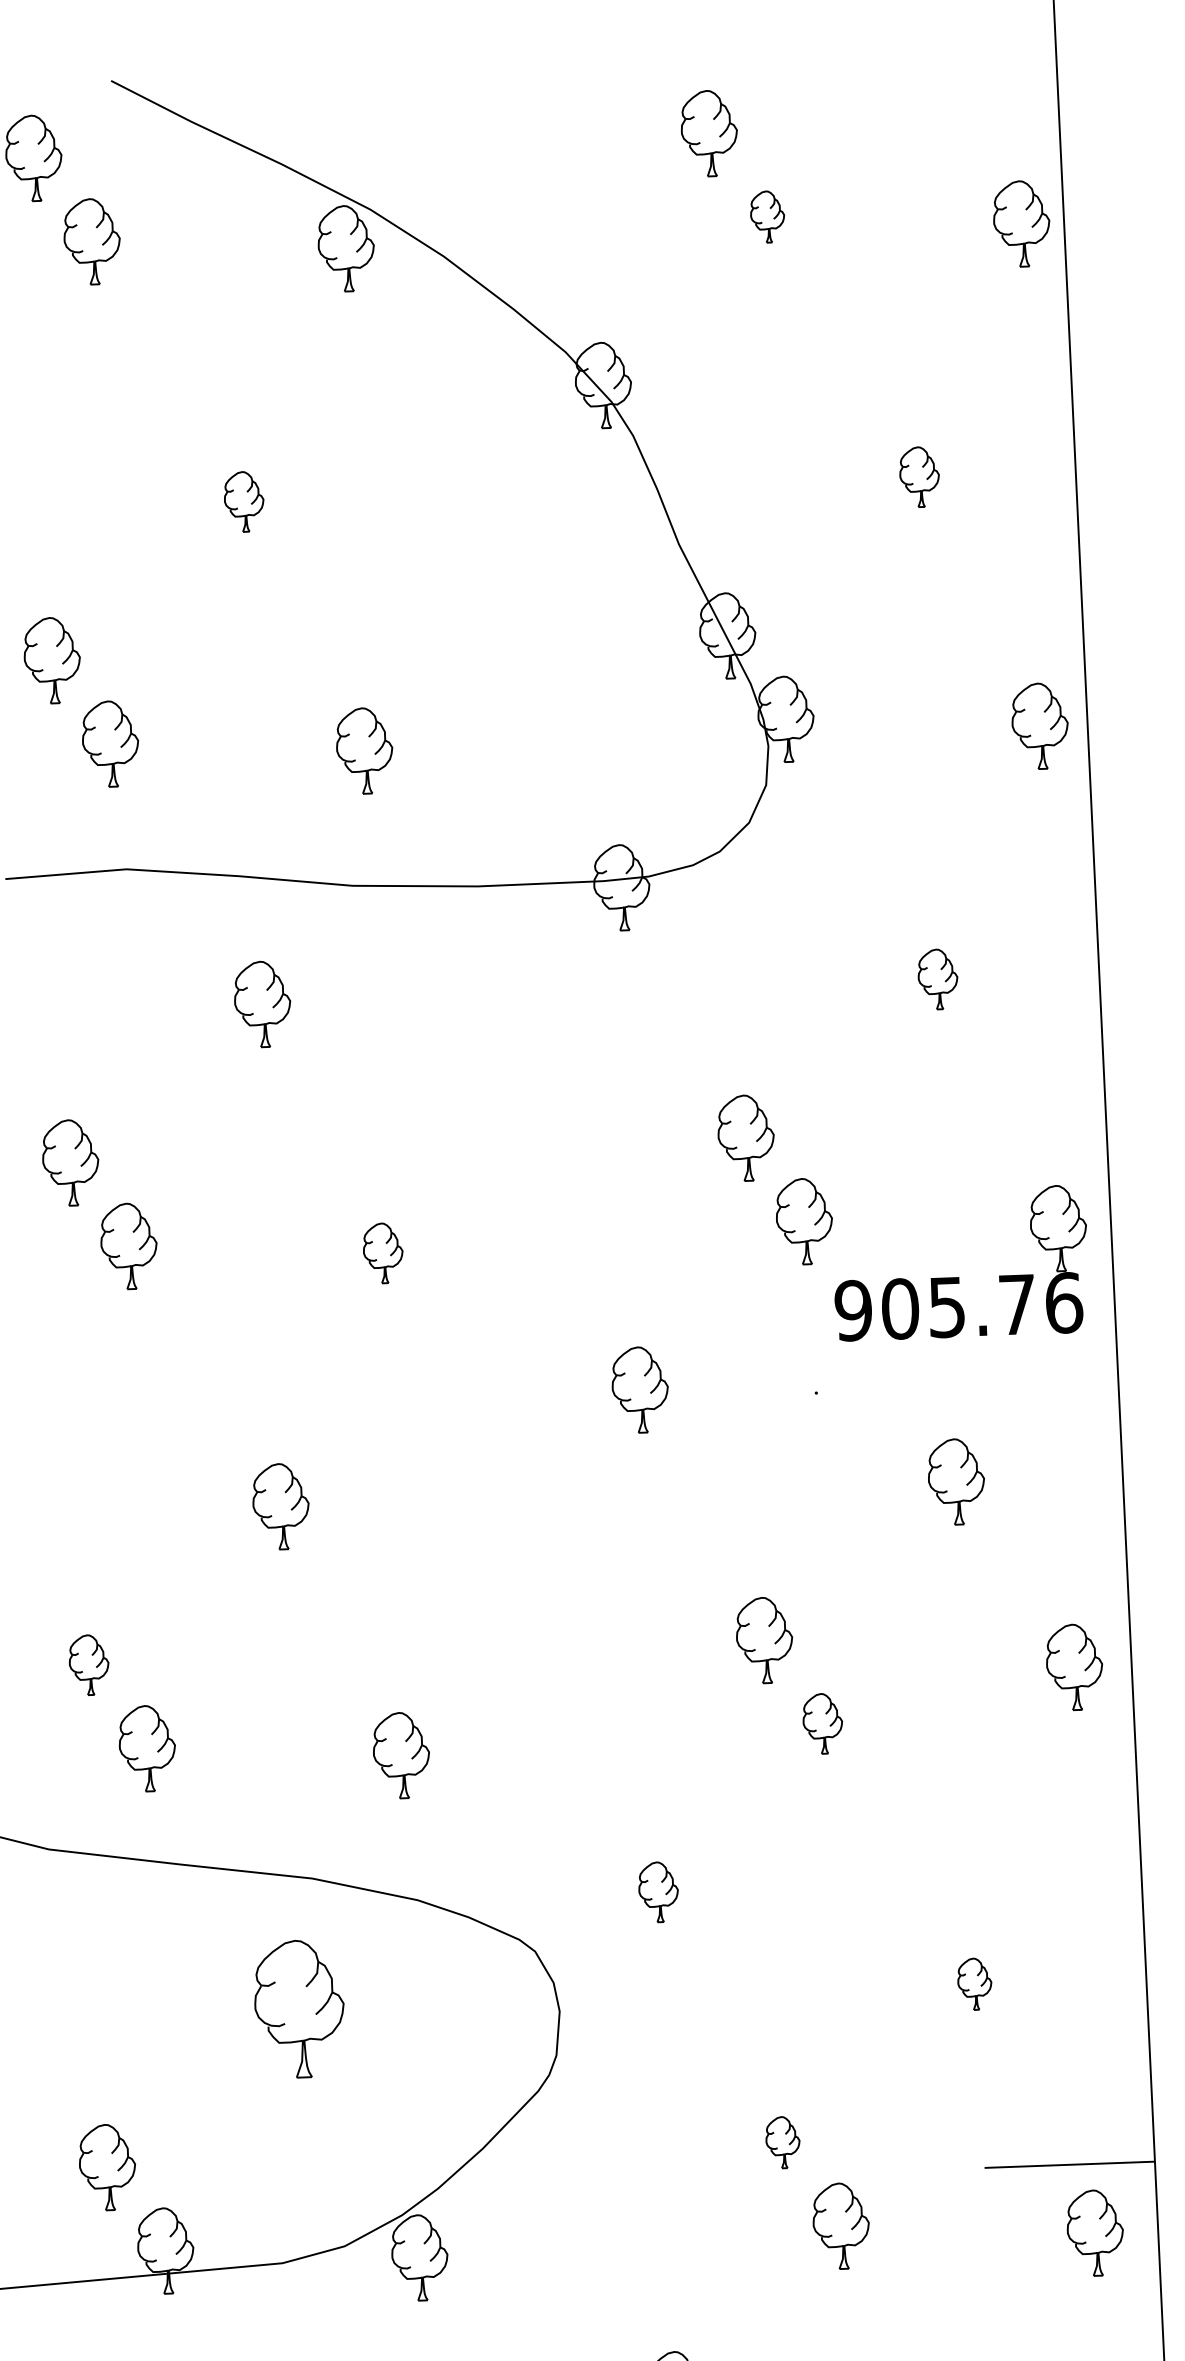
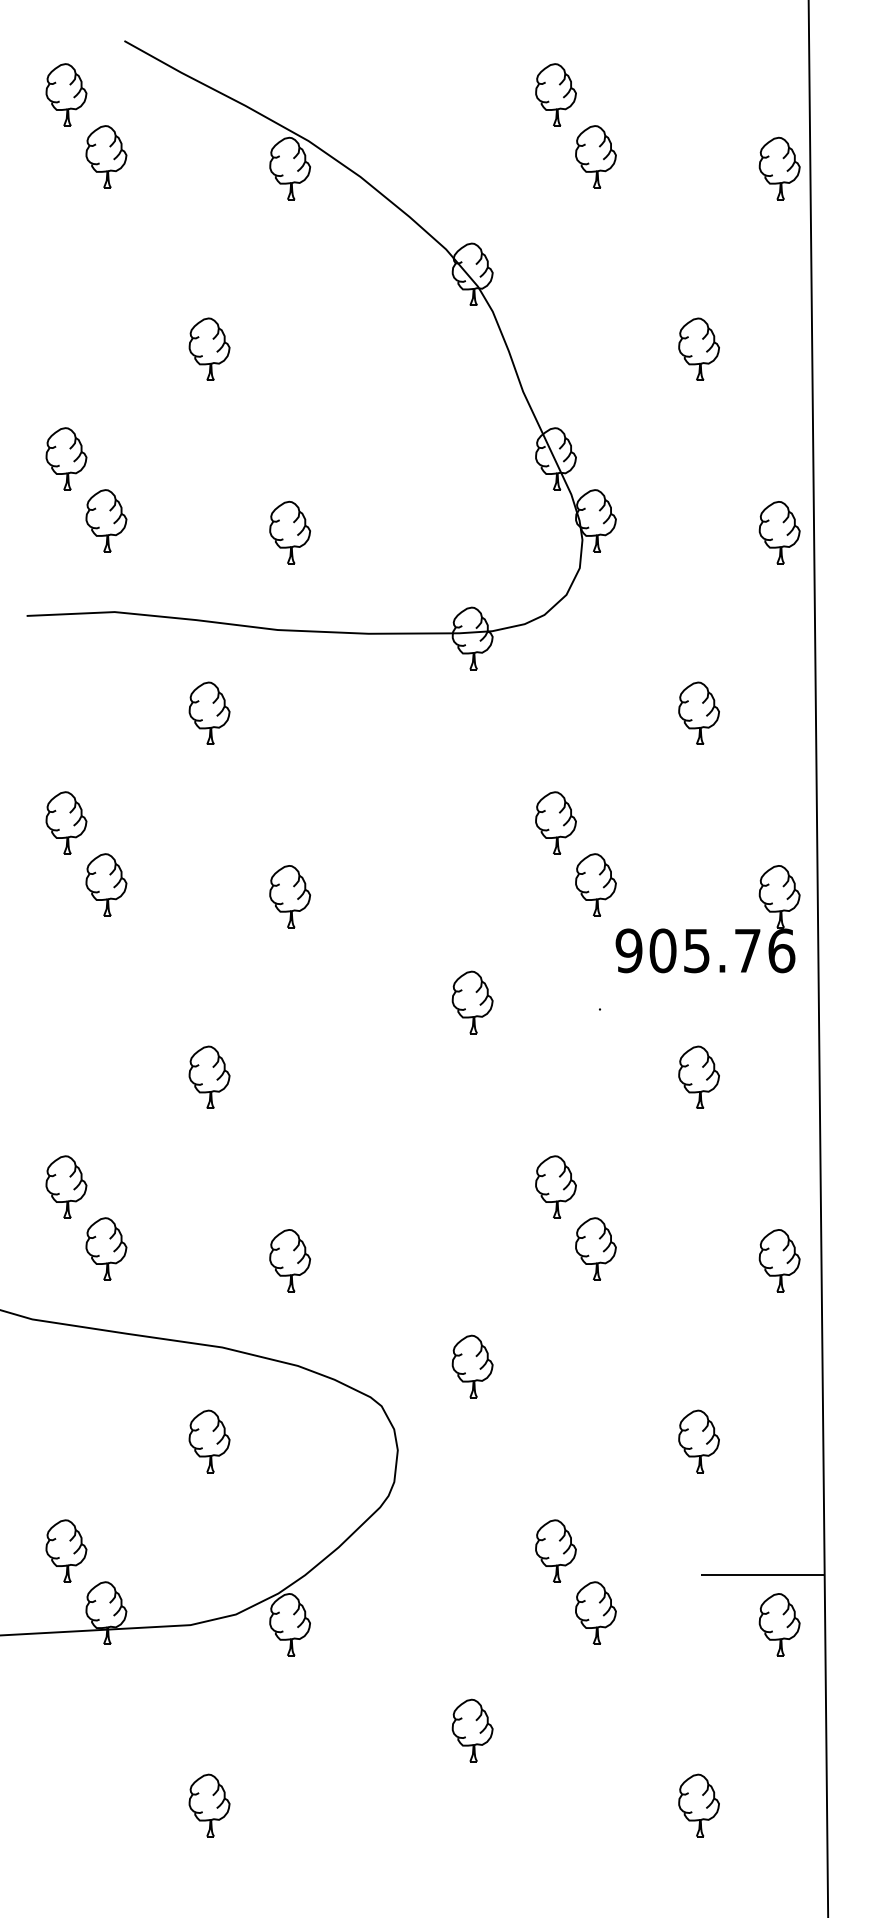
part: (766, 216) -> (595, 156), size x1.67
part: (918, 476) -> (698, 348), size x1.43
part: (244, 500) -> (209, 348), size x1.43
part: (937, 978) -> (698, 712), size x1.43
part: (383, 1252) -> (290, 896), size x1.43
part: (89, 1664) -> (66, 1186), size x1.43
part: (1074, 1666) -> (779, 1260), moved
part: (822, 1723) -> (595, 1248), size x1.43
part: (658, 1892) -> (472, 1366), size x1.43
part: (974, 1984) -> (698, 1441), size x1.67
part: (299, 2008) -> (209, 1441), size x0.62
part: (782, 2141) -> (555, 1550), size x1.67

